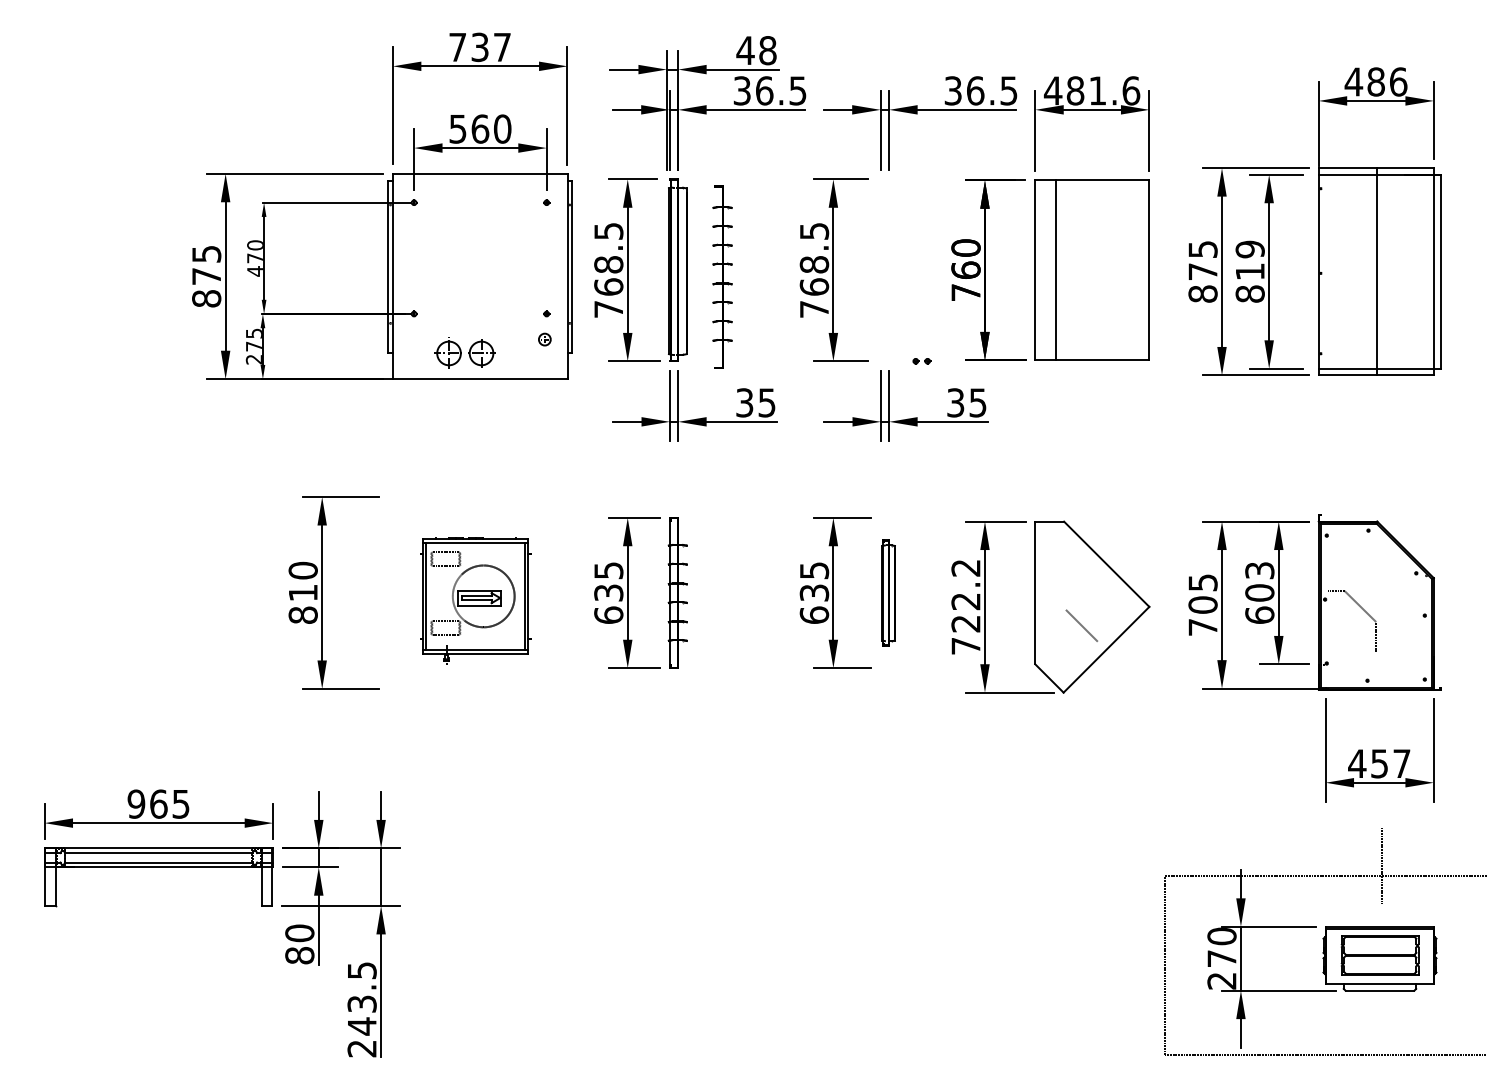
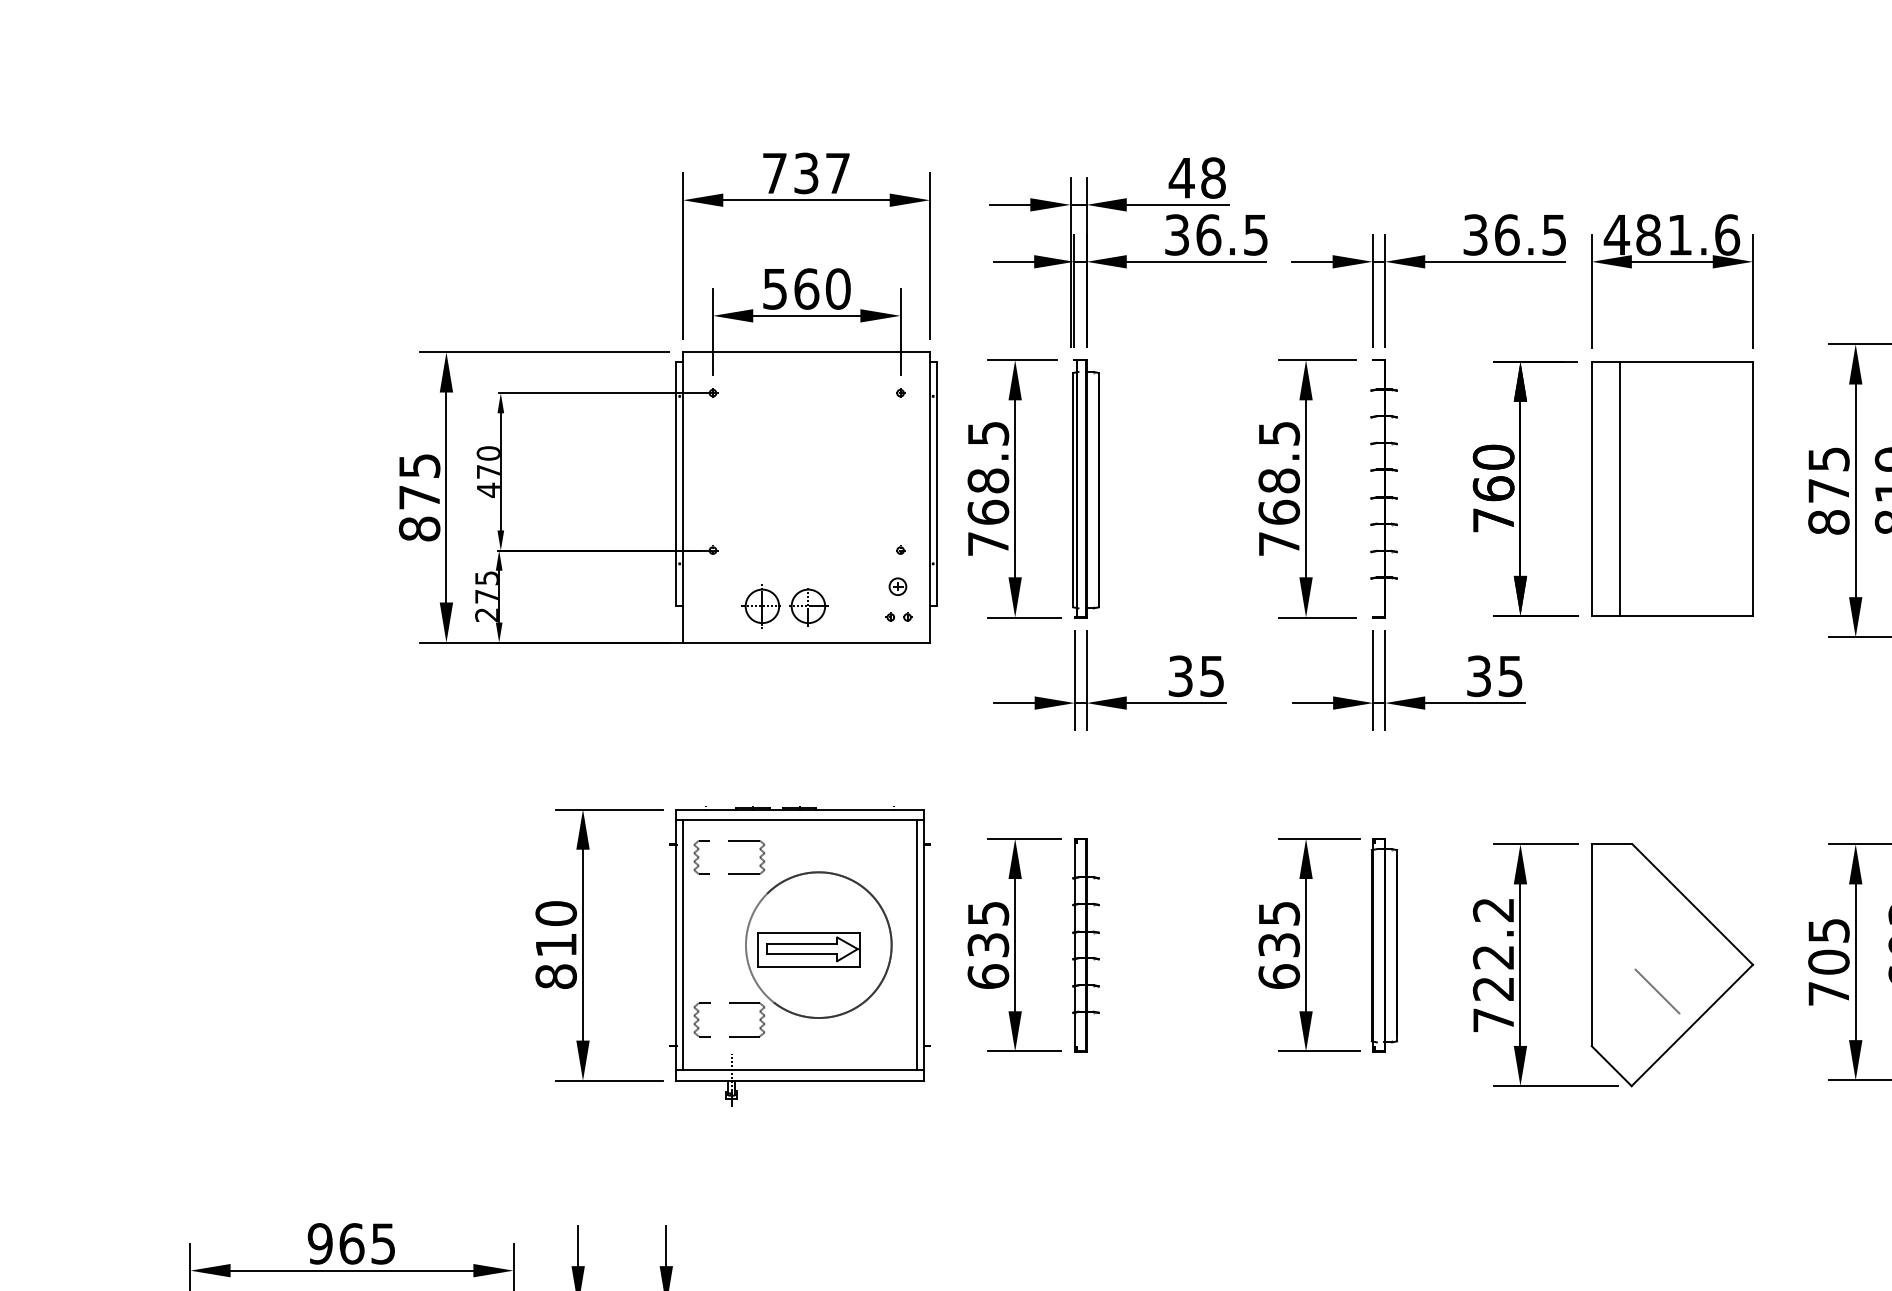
part: (722, 276) -> (1383, 487), moved
part: (921, 361) -> (898, 617), moved
part: (888, 592) -> (1383, 944), size x1.43
part: (475, 601) -> (799, 957), size x1.67

